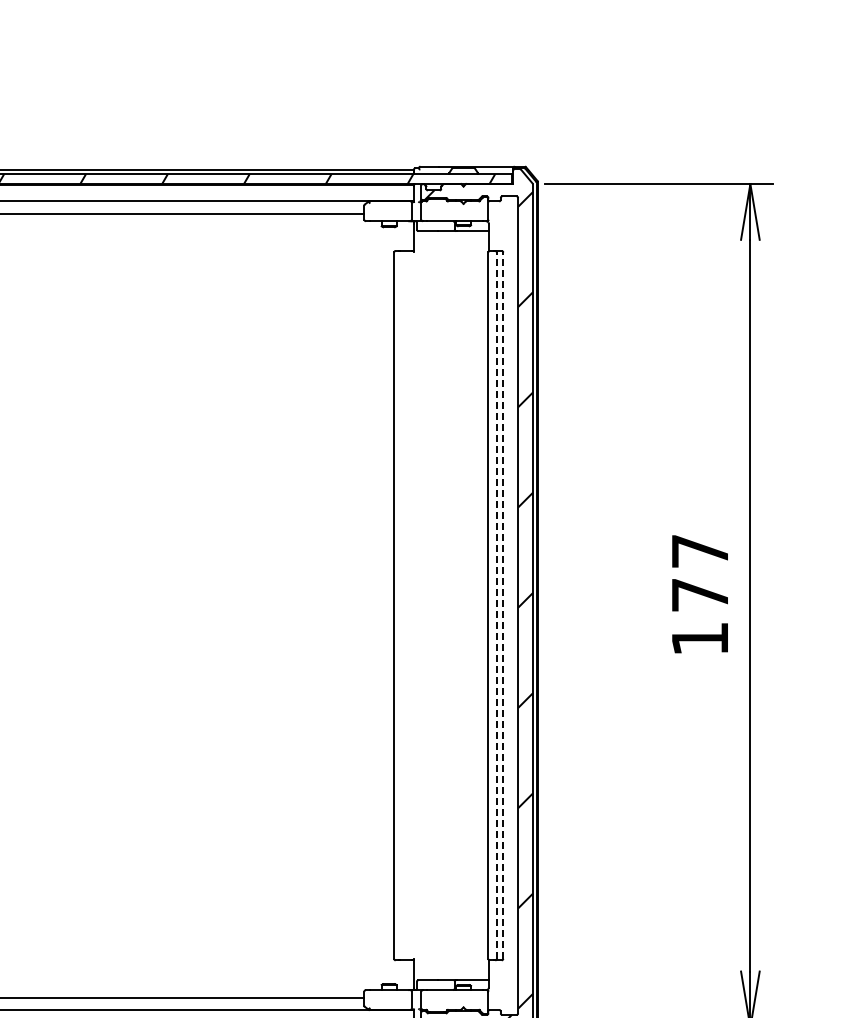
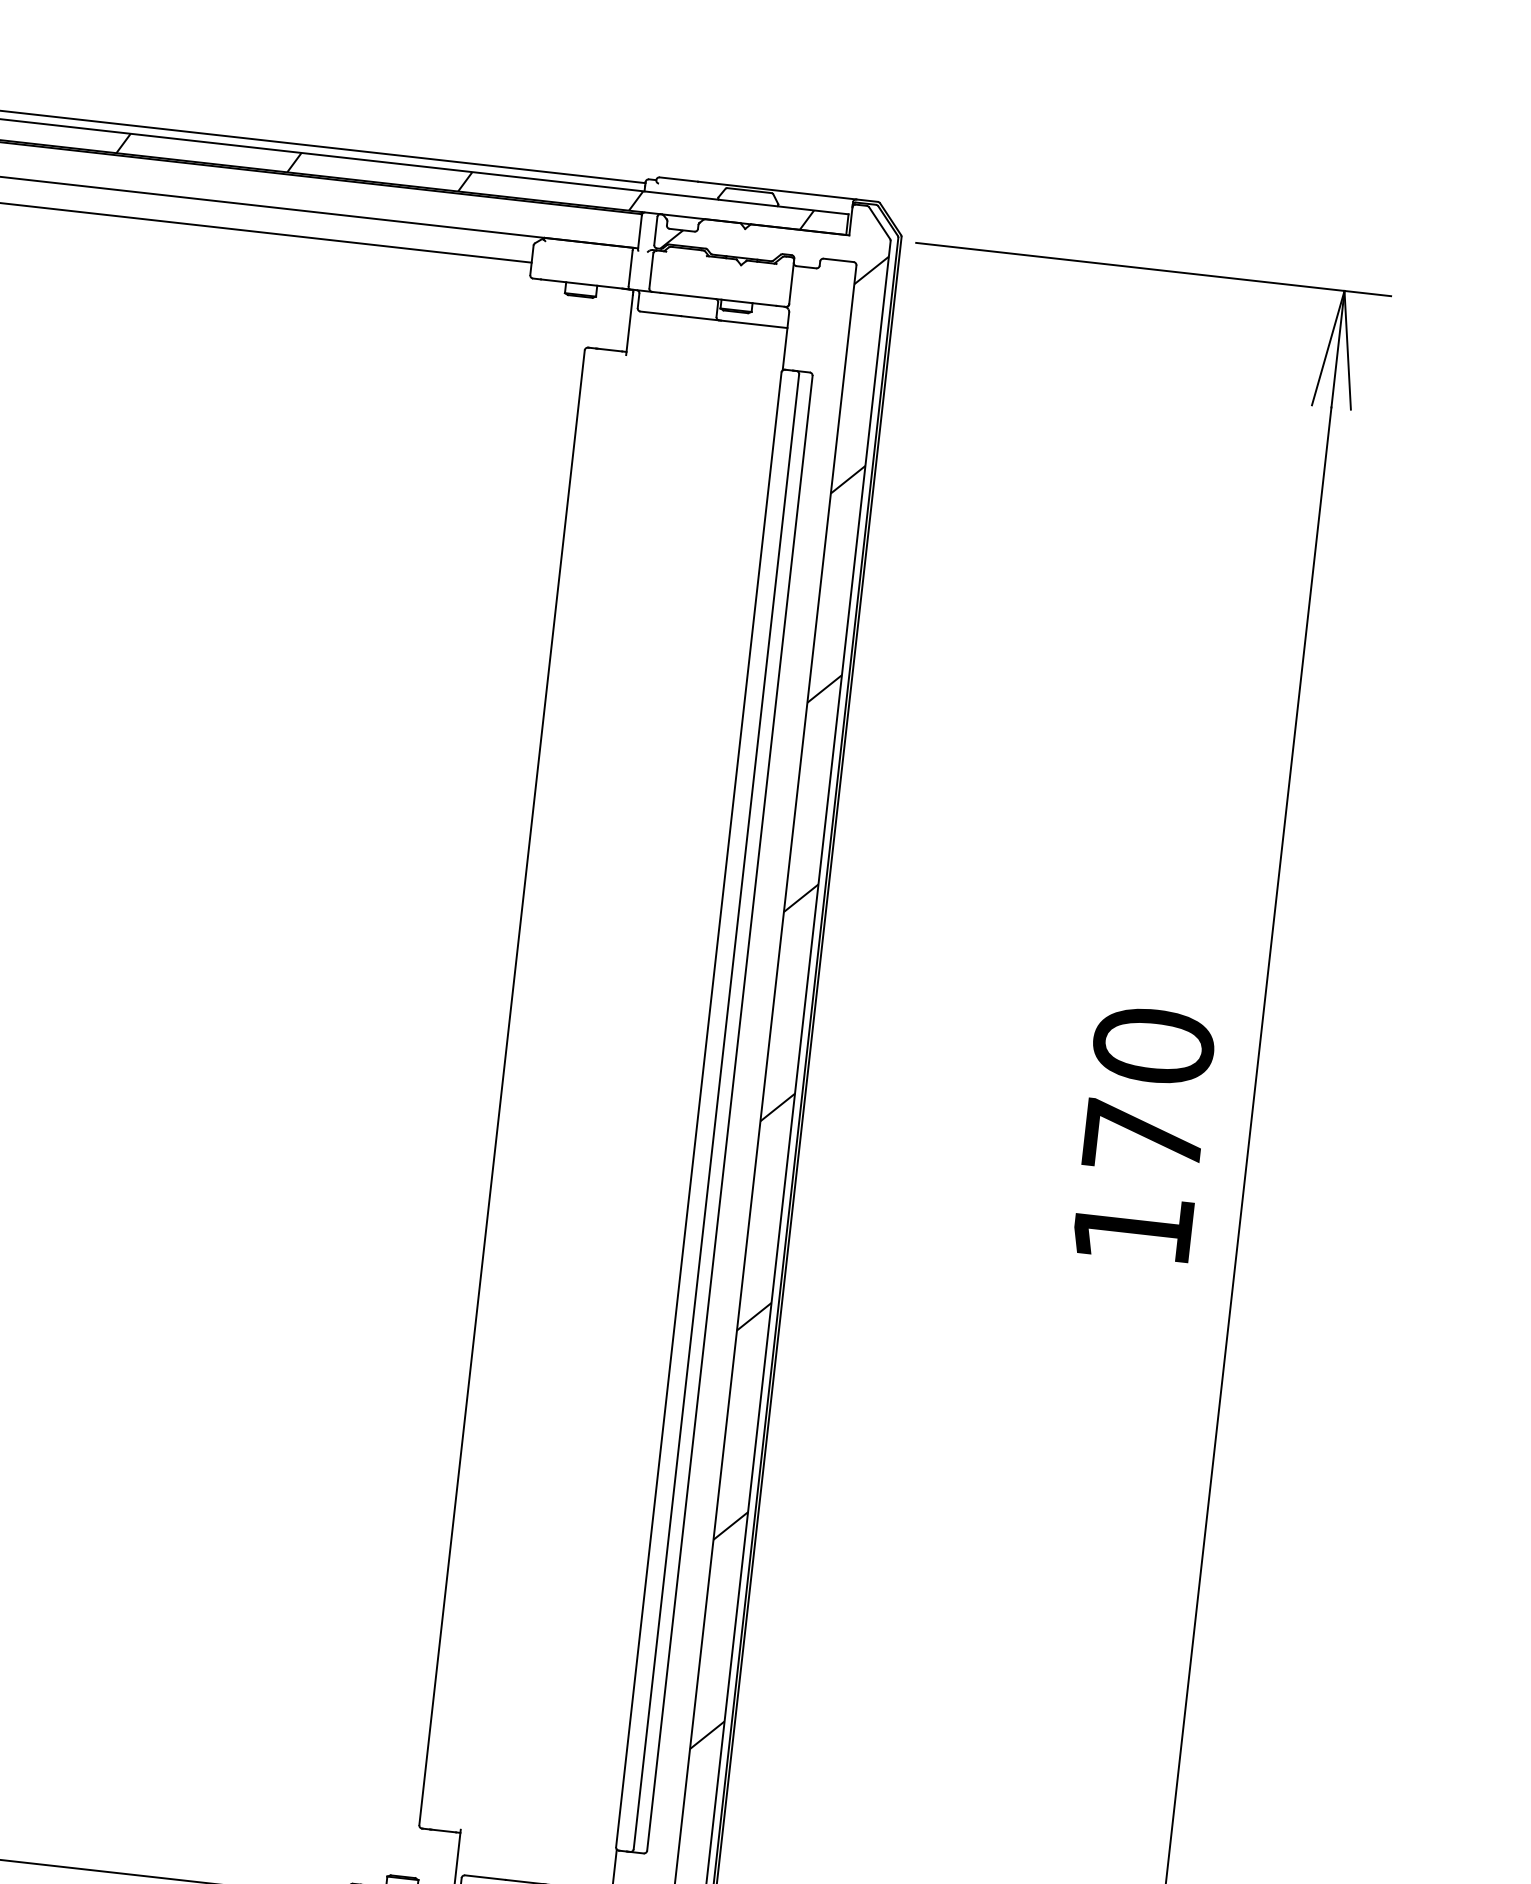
text: (700, 551) -> (1154, 1046), 177 -> 170
line: (496, 605) -> (715, 1111), dashed -> solid
line: (503, 605) -> (730, 1113), dashed -> solid

